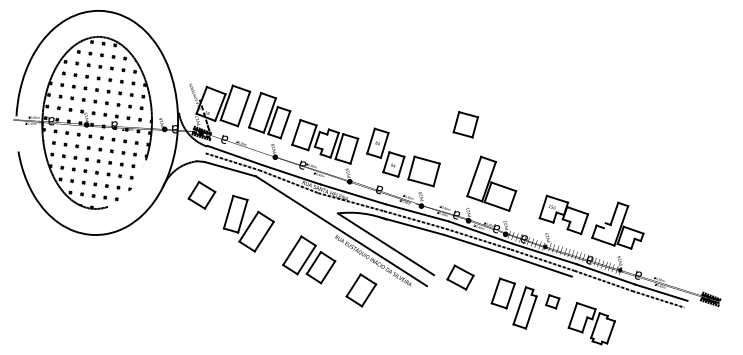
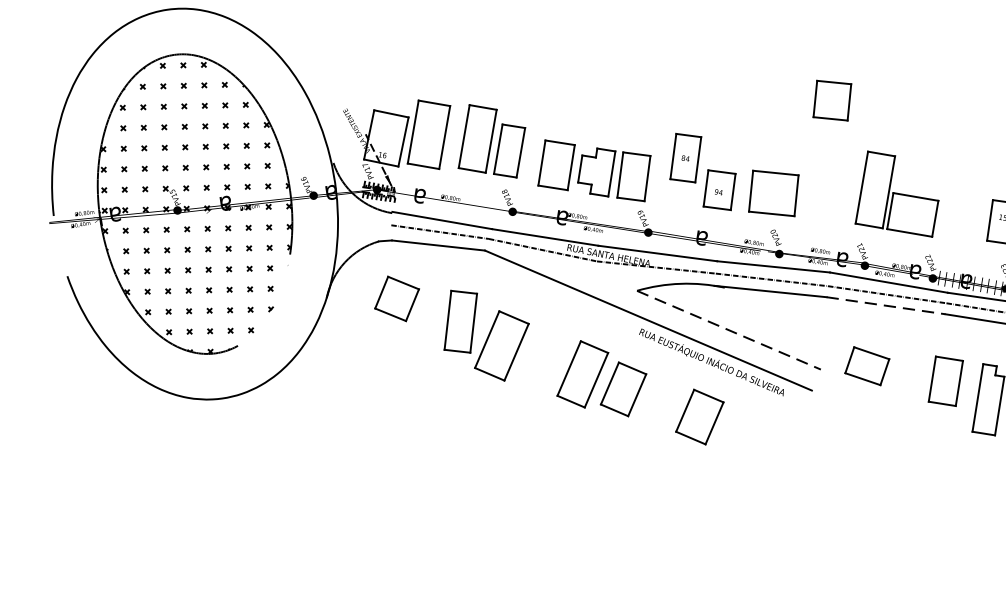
line: (386, 244) -> (729, 330), solid -> dashed
line: (477, 245) -> (887, 305), solid -> dashed

